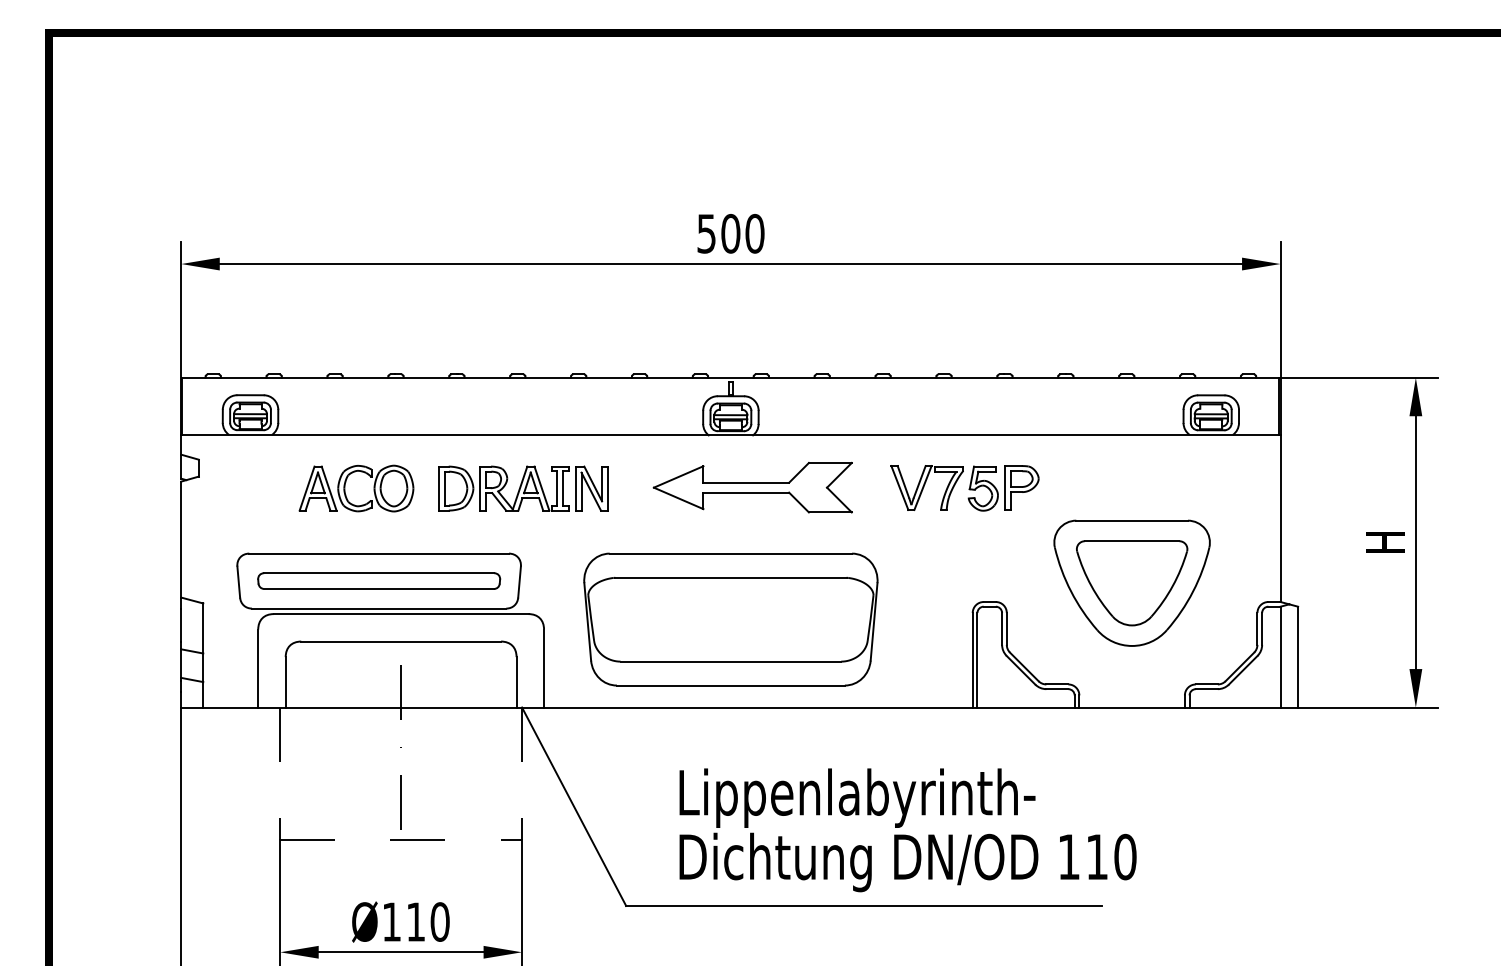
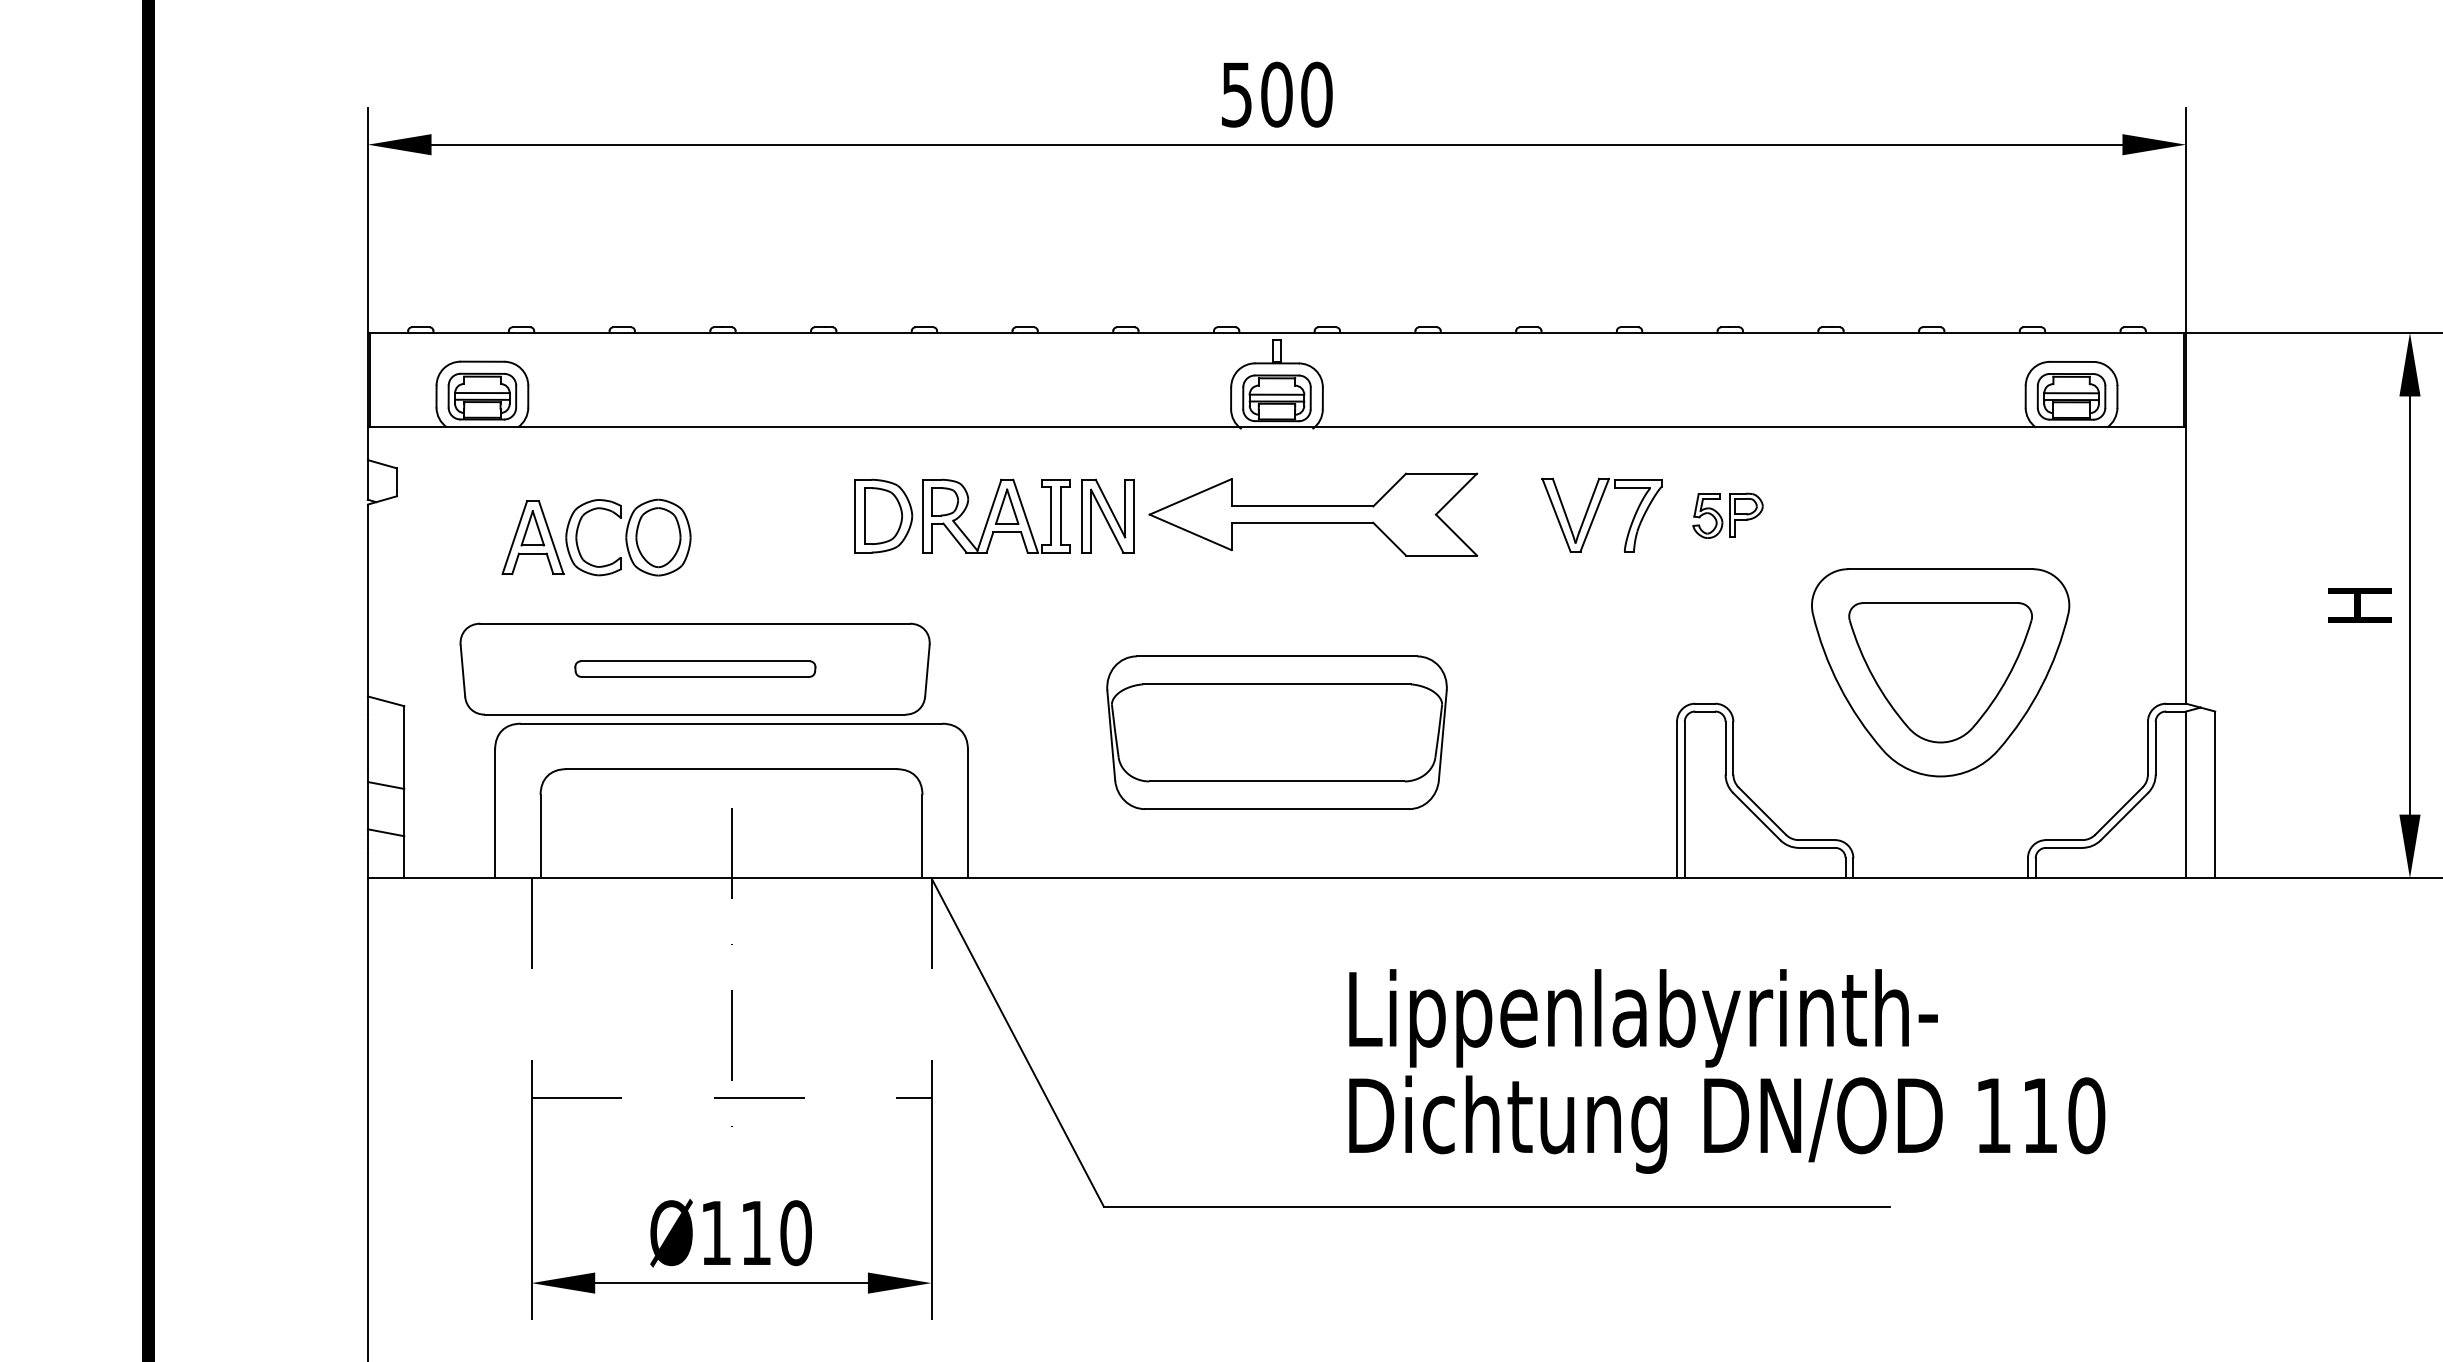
part: (345, 488) -> (578, 537), moved
part: (523, 488) -> (995, 515), moved
part: (1003, 488) -> (1727, 515), size x0.6
part: (379, 580) -> (695, 668), size x0.6
part: (730, 619) -> (1276, 732), size x0.7
text: (907, 830) -> (1726, 1071), moved

